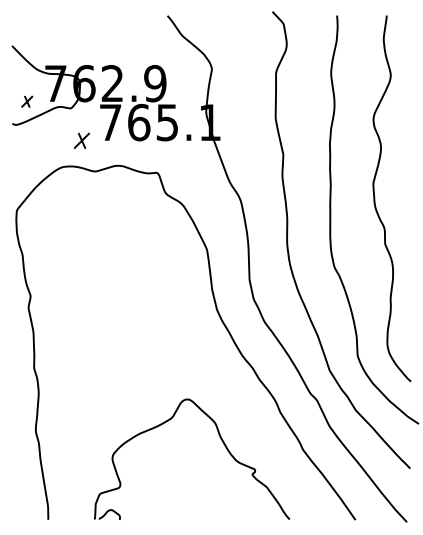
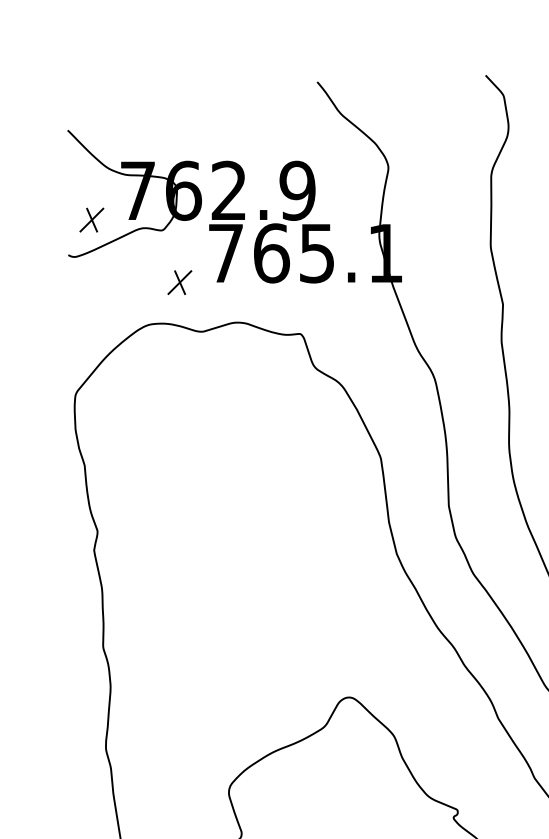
part: (27, 101) -> (92, 219), size x1.43

